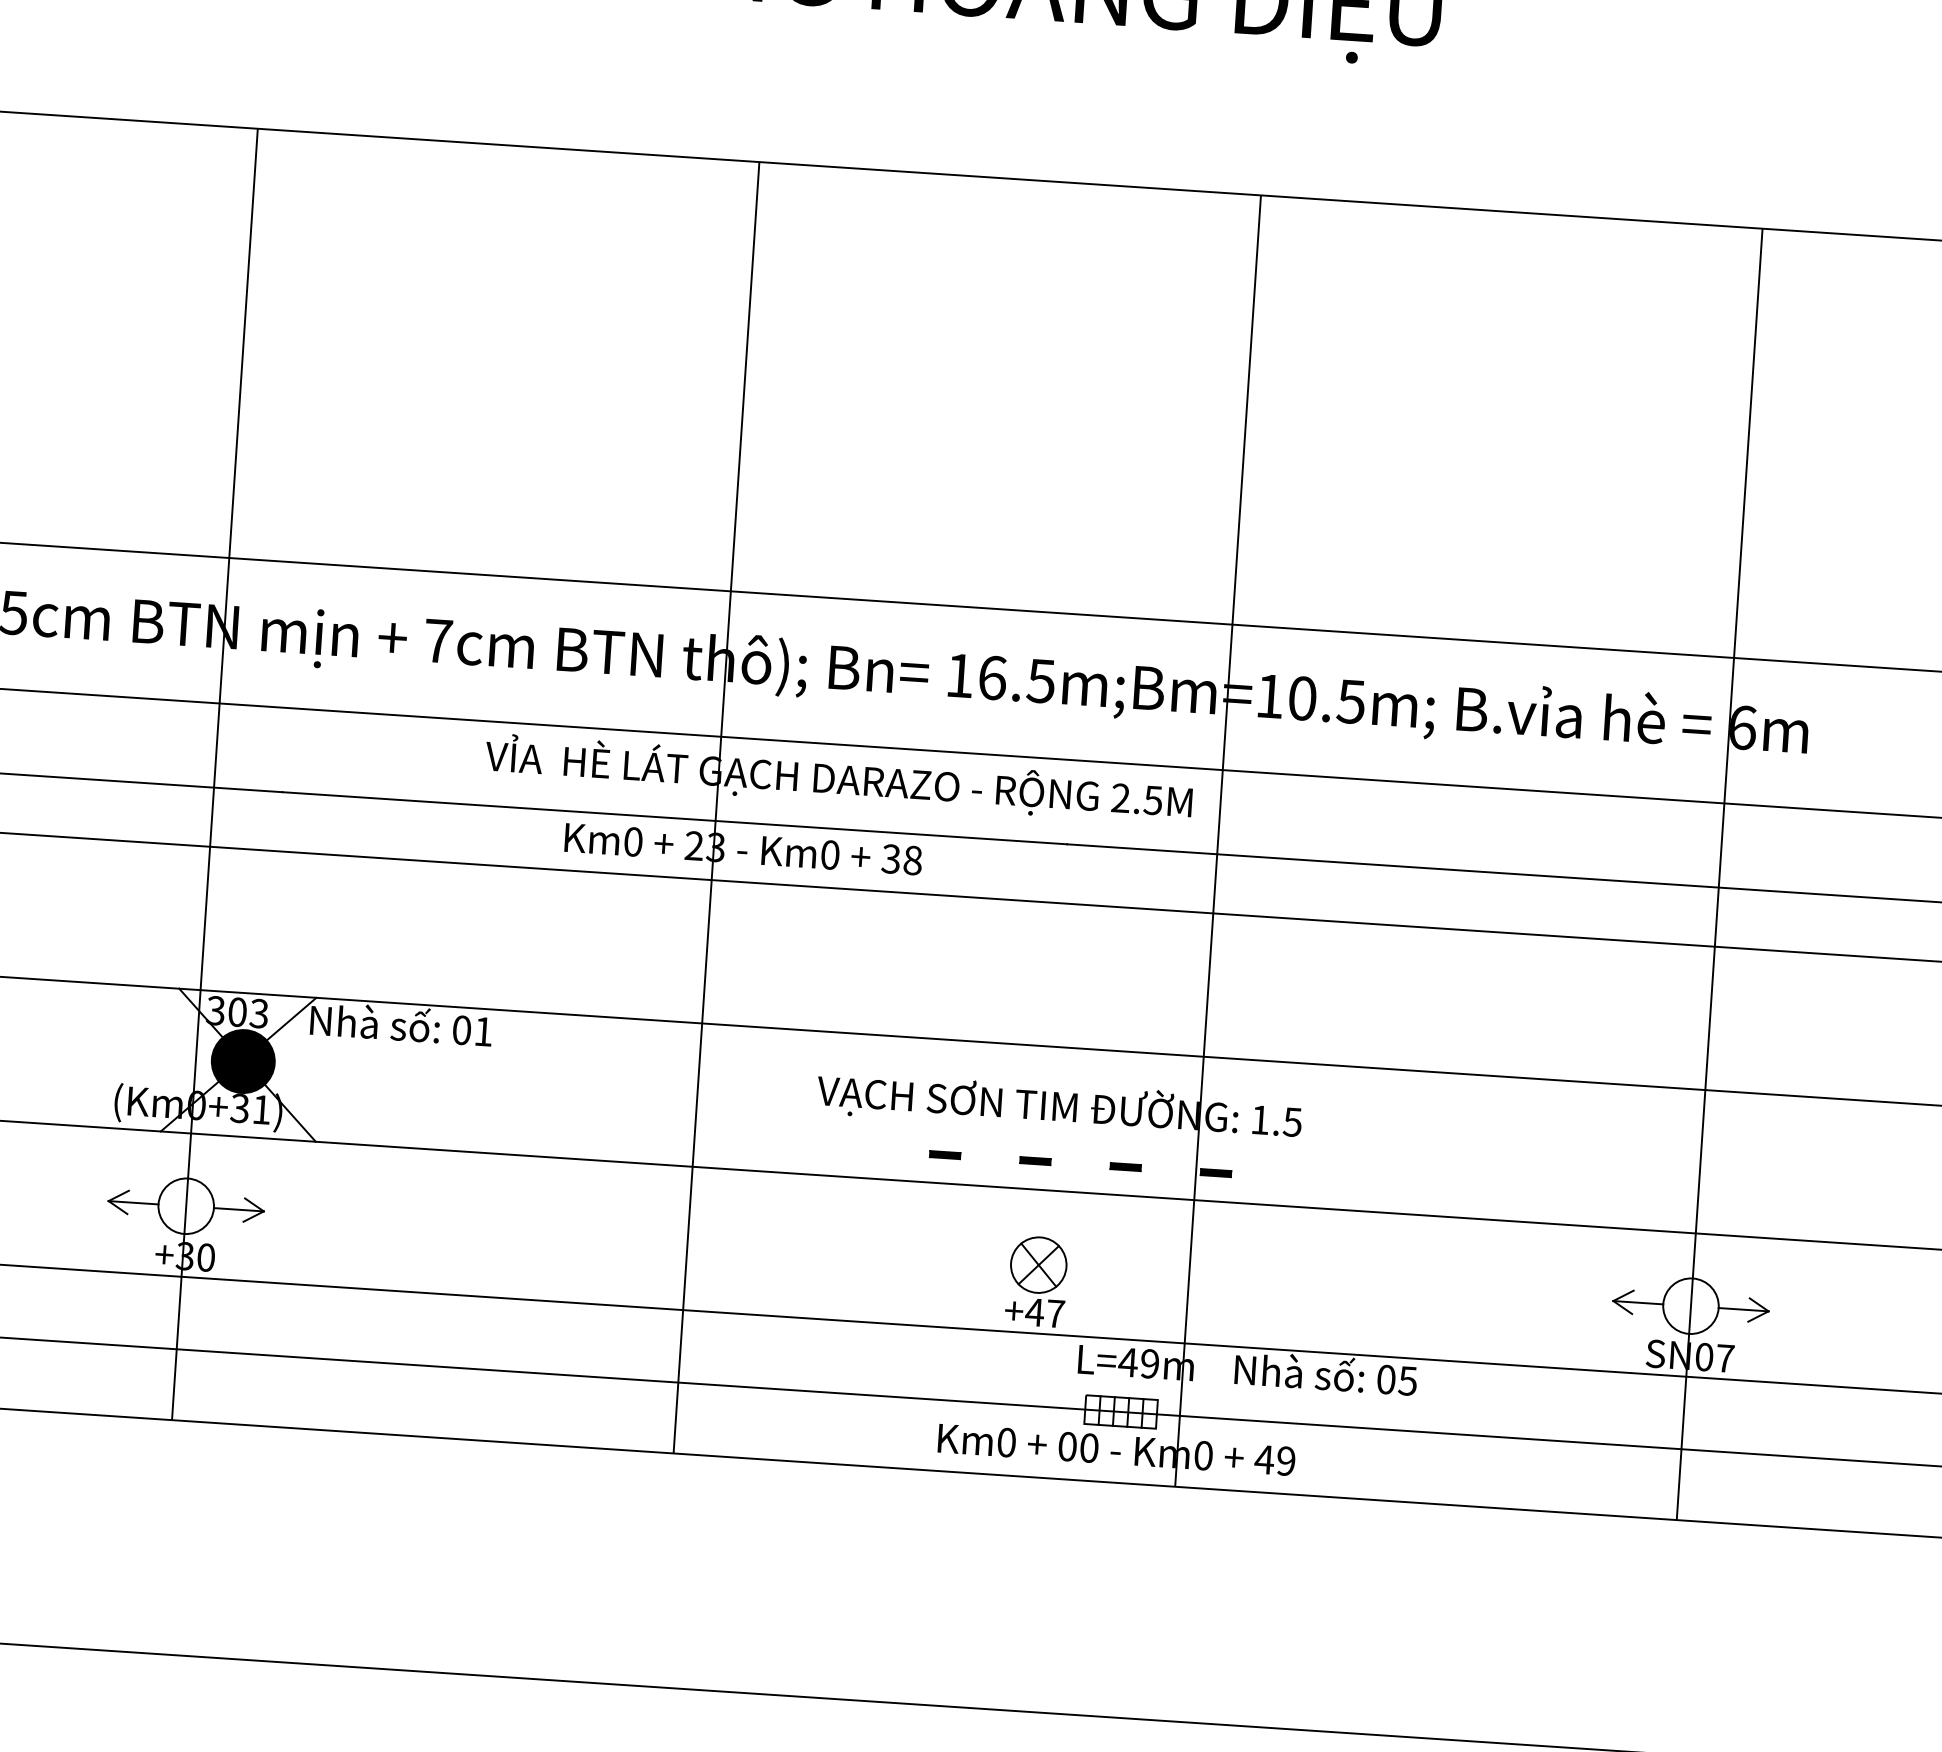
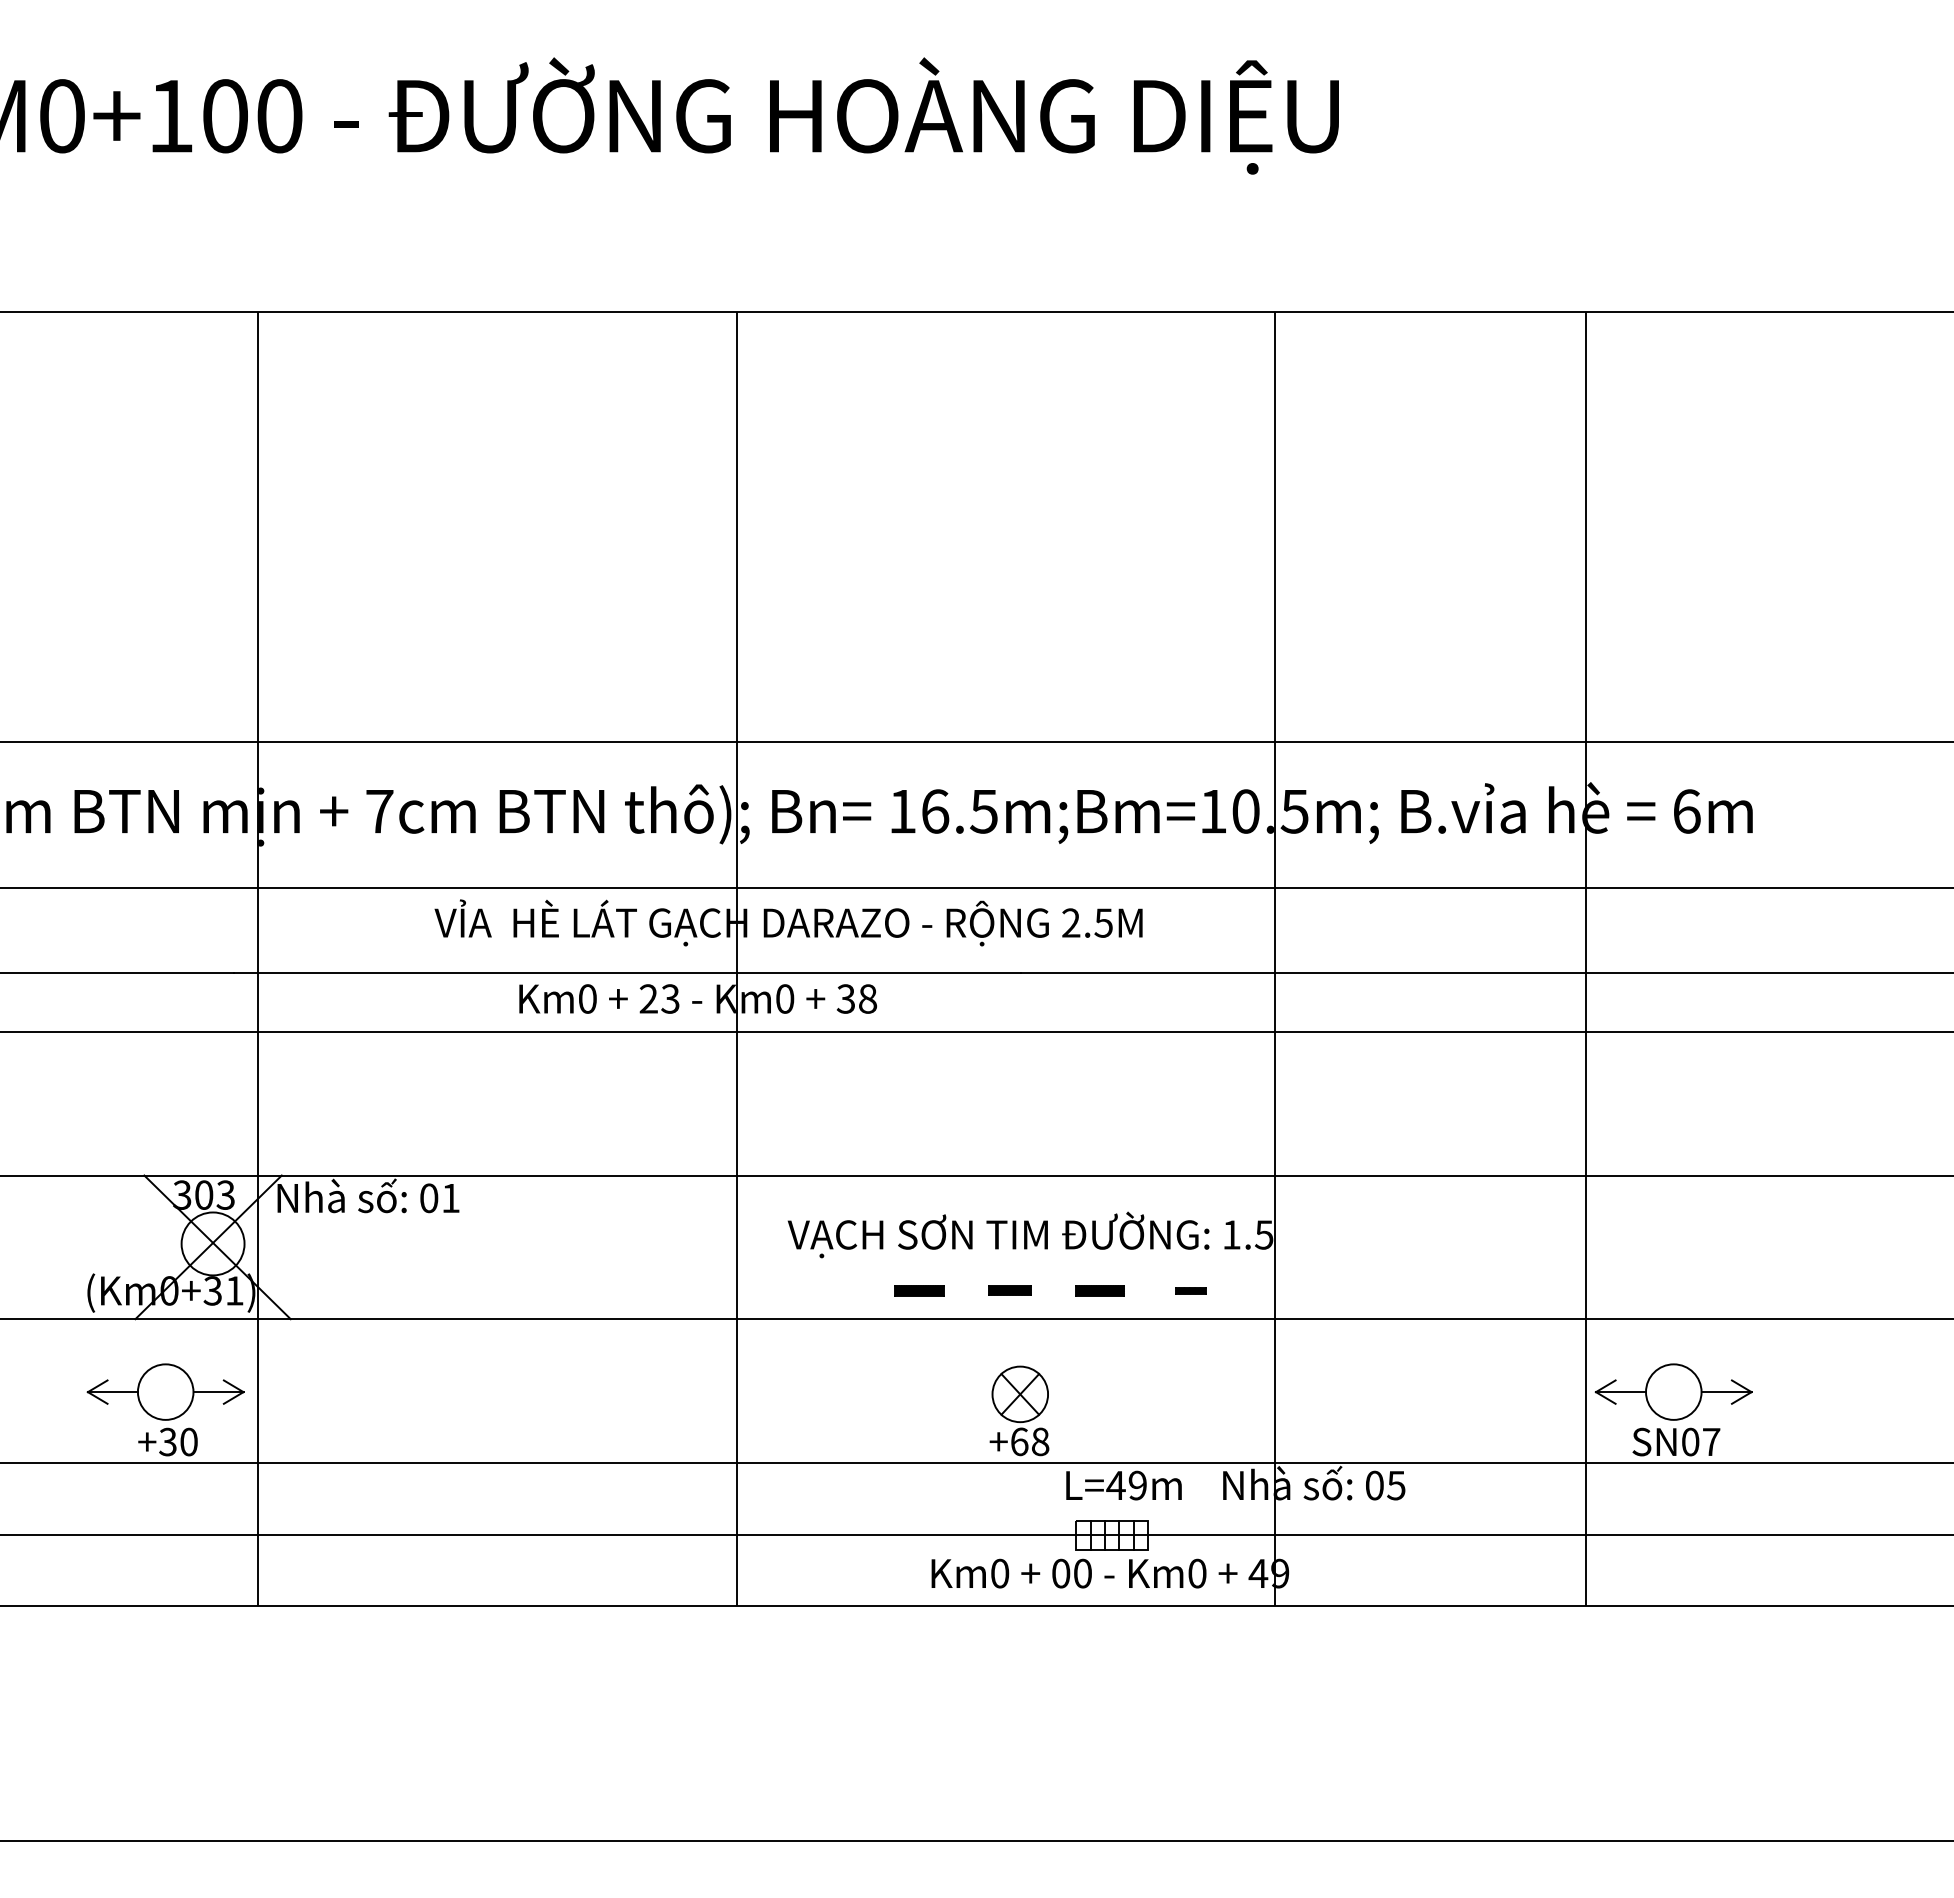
line: (214, 774) -> (257, 959), moved
line: (716, 807) -> (737, 959), moved
line: (1218, 841) -> (1275, 959), moved
line: (1719, 874) -> (1585, 959), moved
fill: (242, 1061) -> (212, 1243), removed
part: (945, 1154) -> (919, 1290), size x1.6
part: (1034, 1160) -> (1009, 1290), size x1.4
part: (1125, 1166) -> (1100, 1290), size x1.6
text: (1044, 1312) -> (1029, 1441), +47 -> +68

